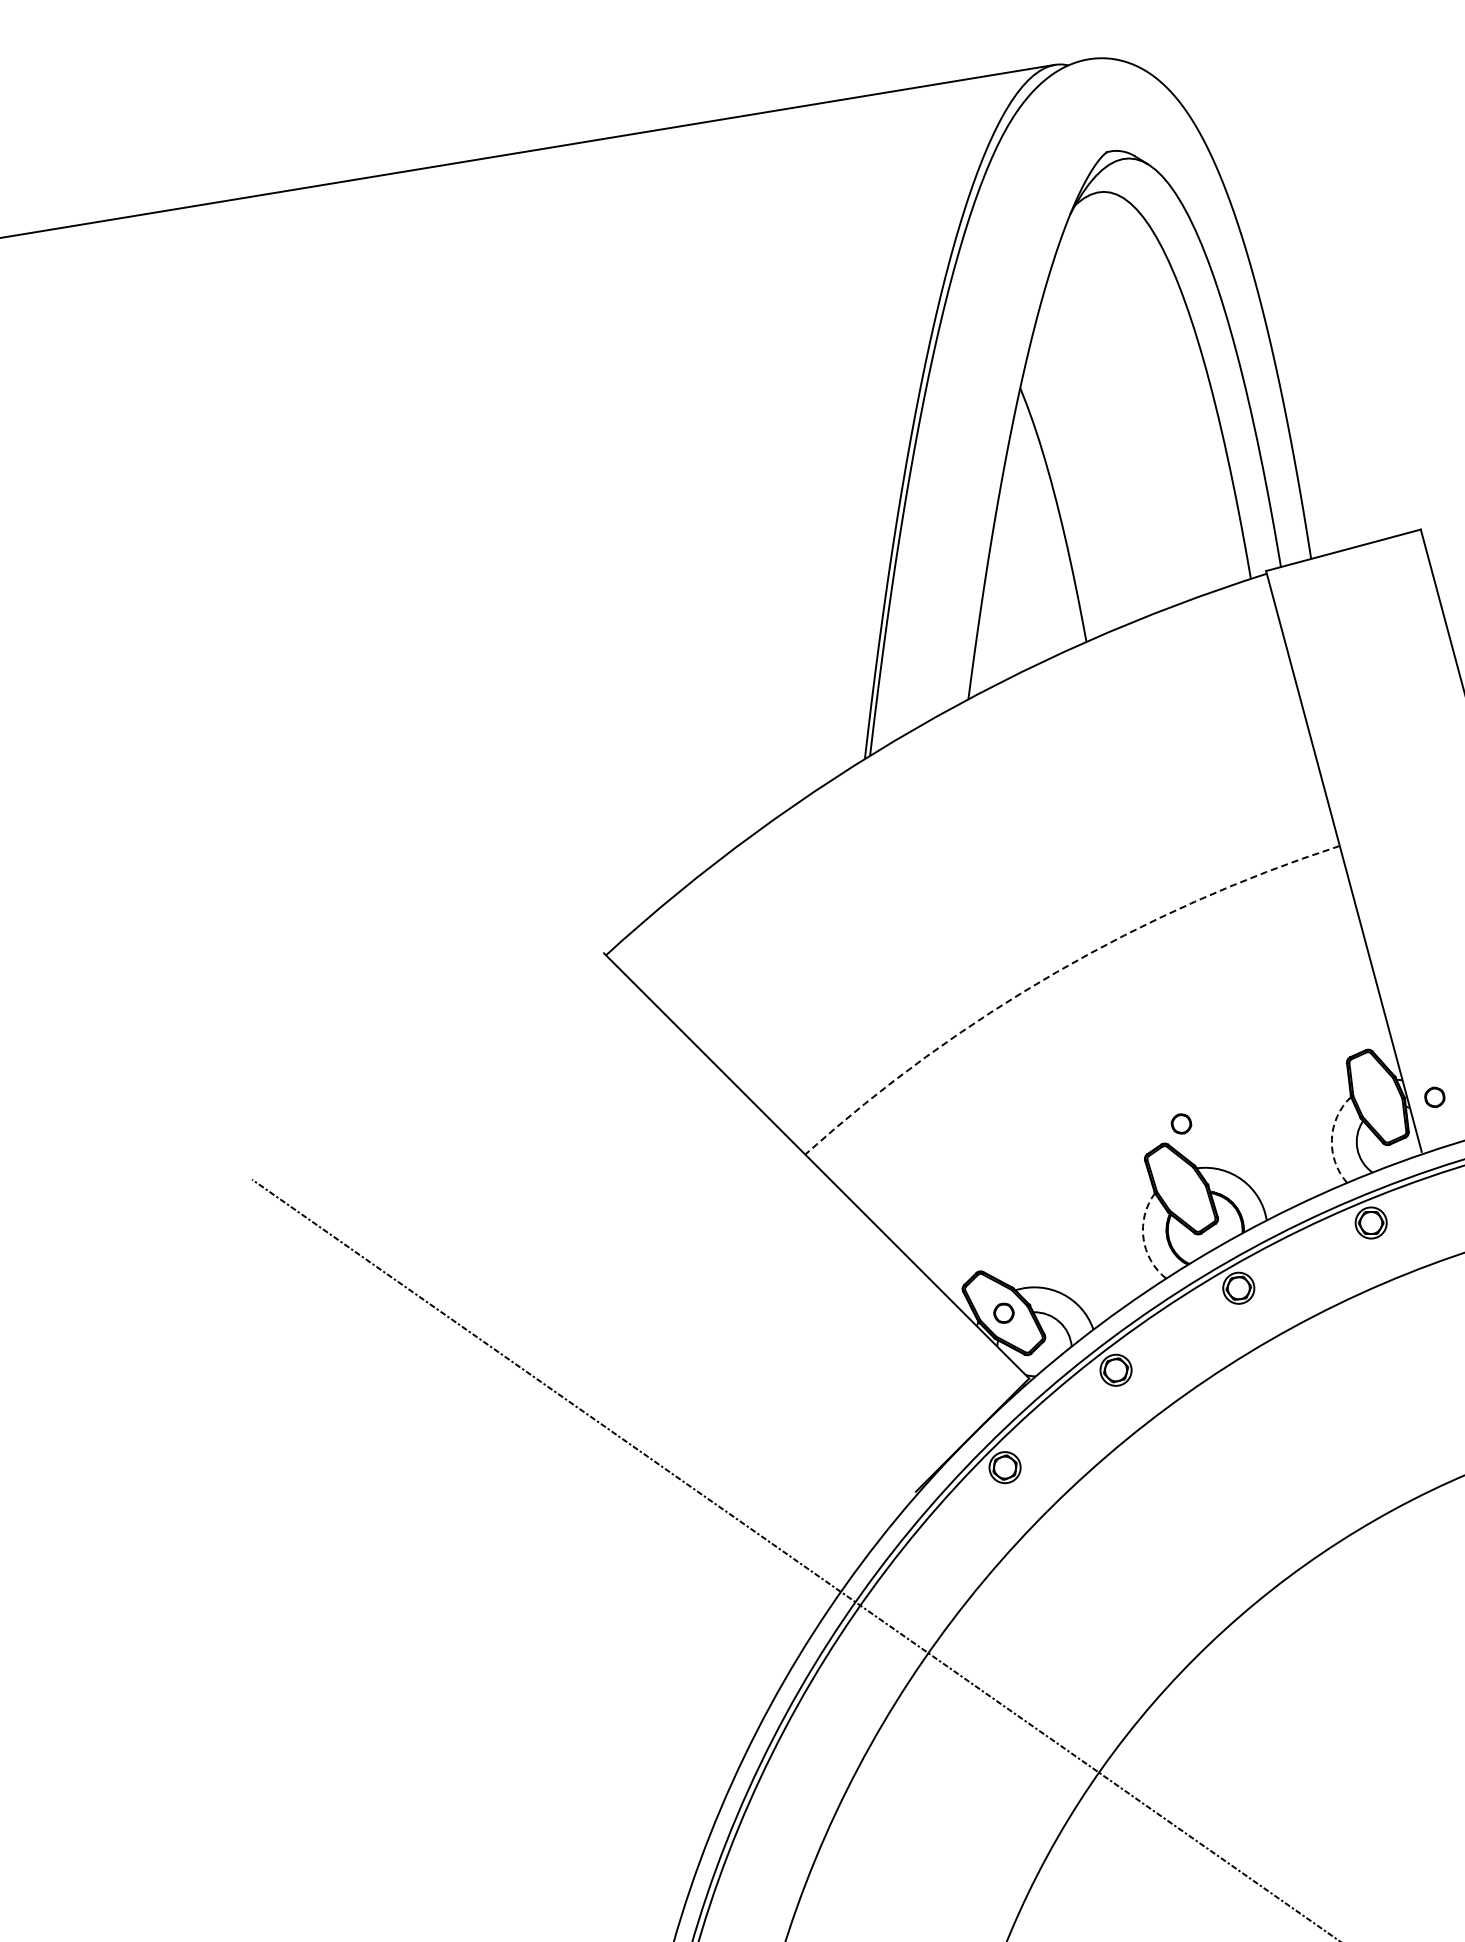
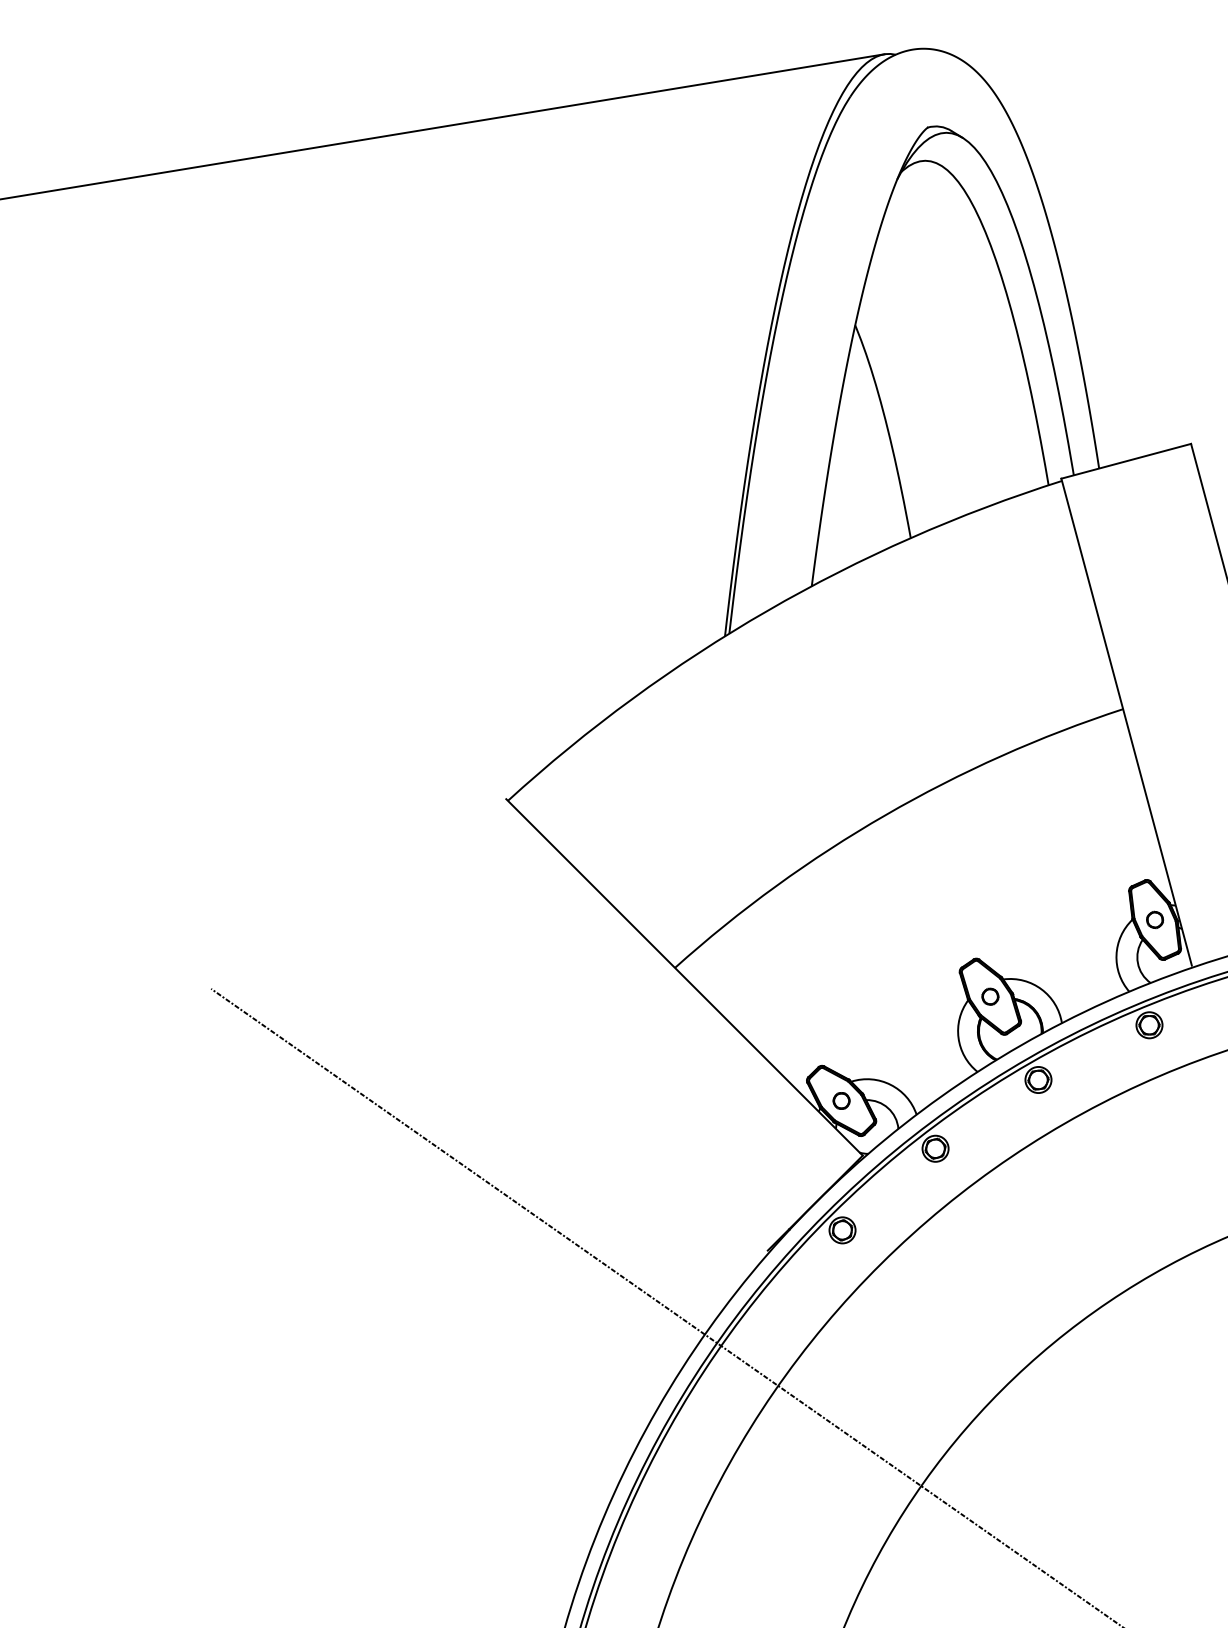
arc: (1056, 972) -> (885, 815), dashed -> solid
part: (1434, 1097) -> (1154, 920), moved
part: (1181, 1123) -> (990, 996), moved
arc: (1331, 1139) -> (1116, 955), dashed -> solid
arc: (1143, 1238) -> (958, 1038), dashed -> solid

